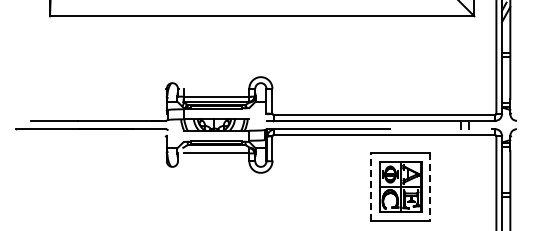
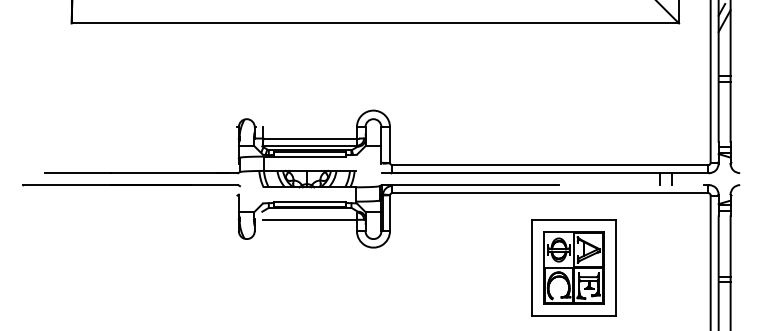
line: (371, 187) -> (531, 268), dashed -> solid
line: (430, 187) -> (616, 268), dashed -> solid

